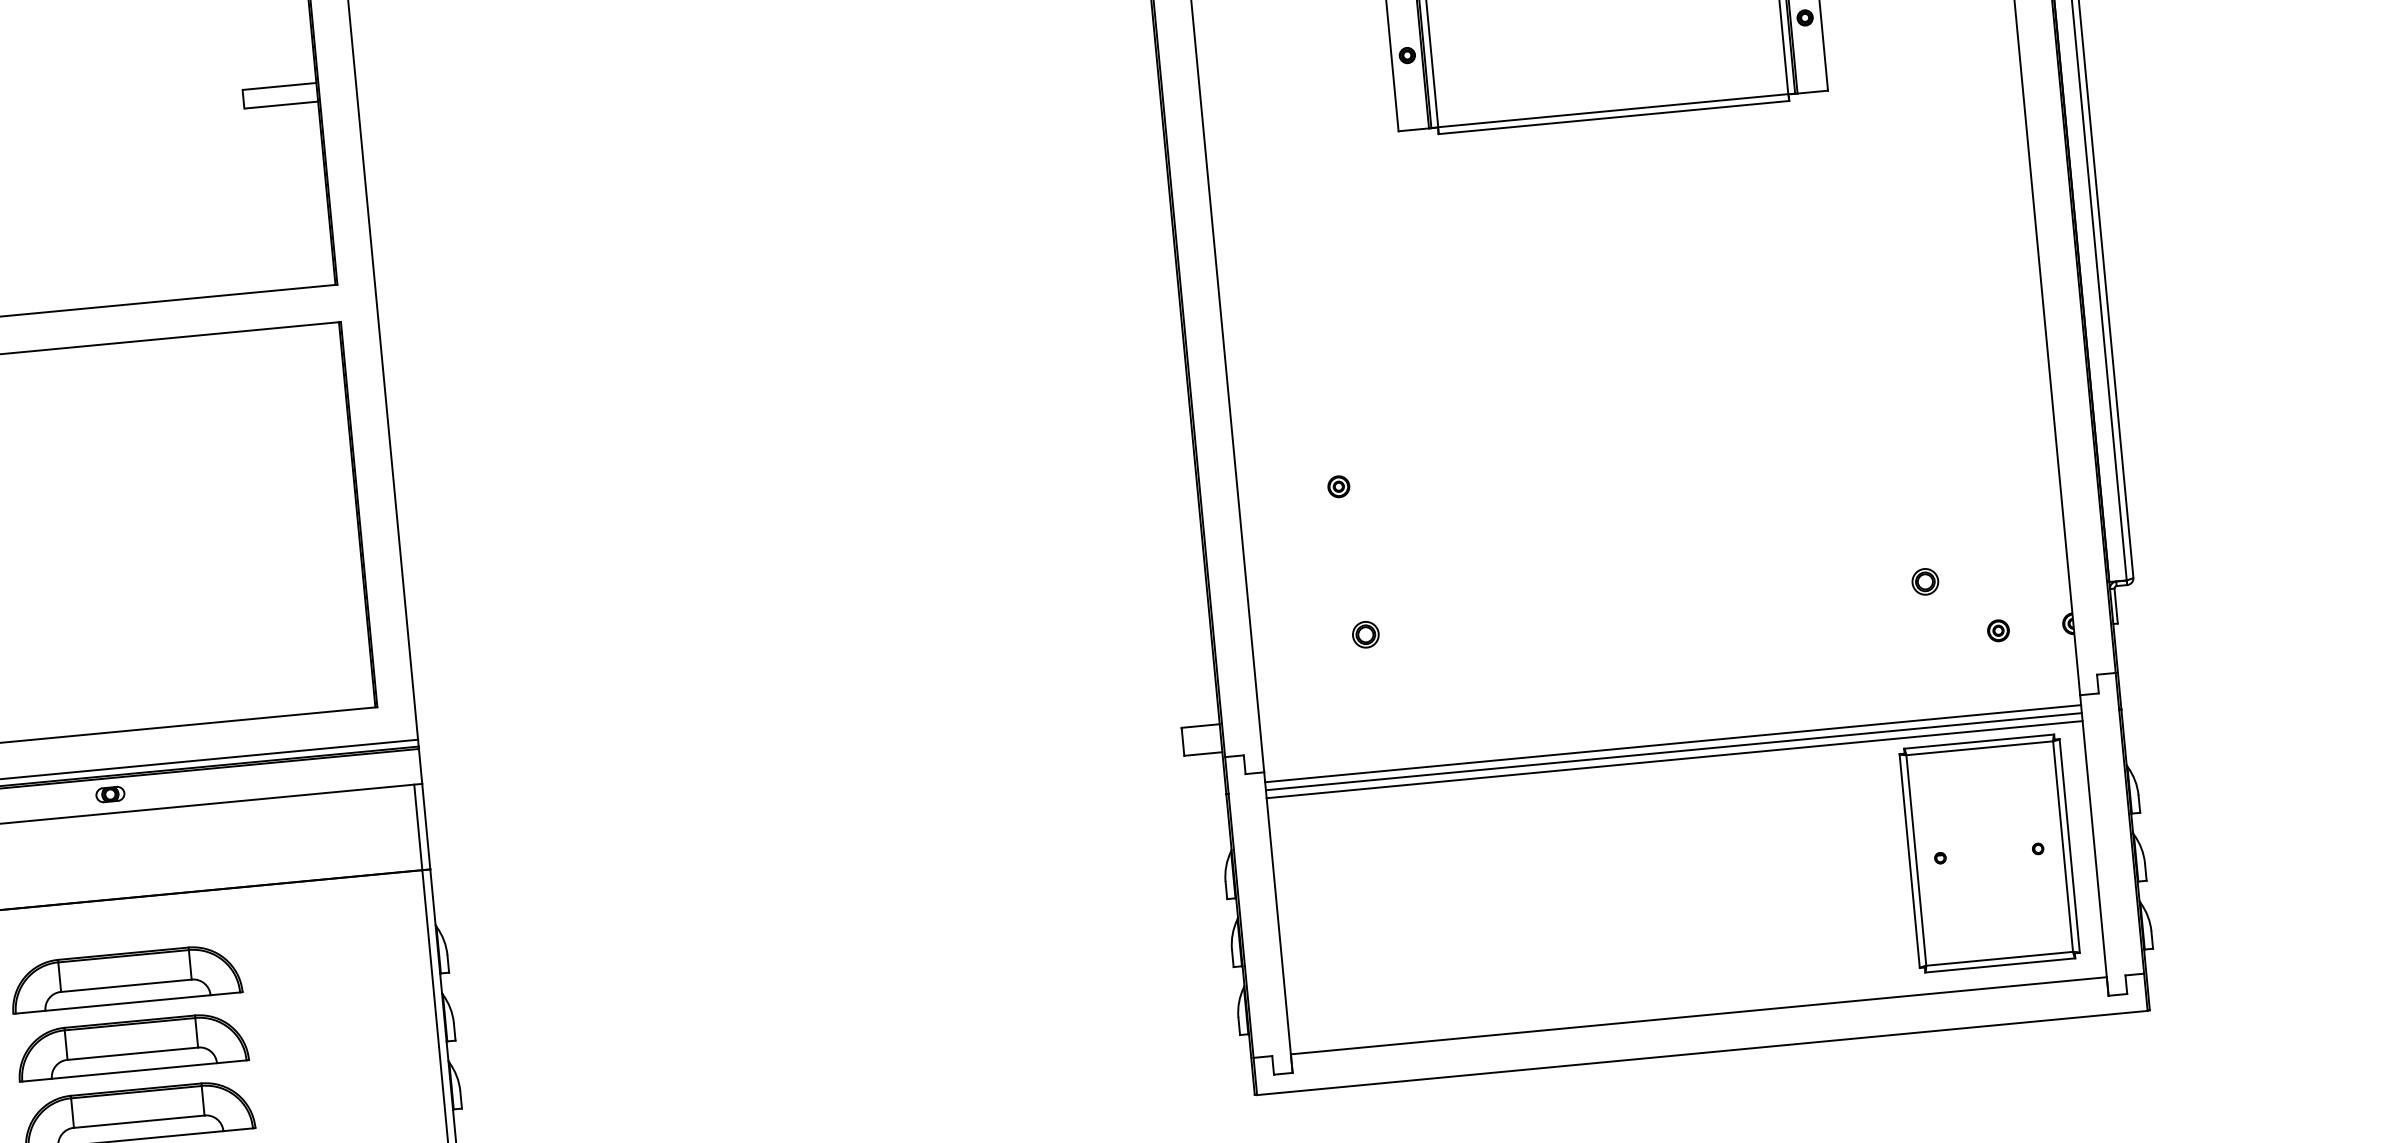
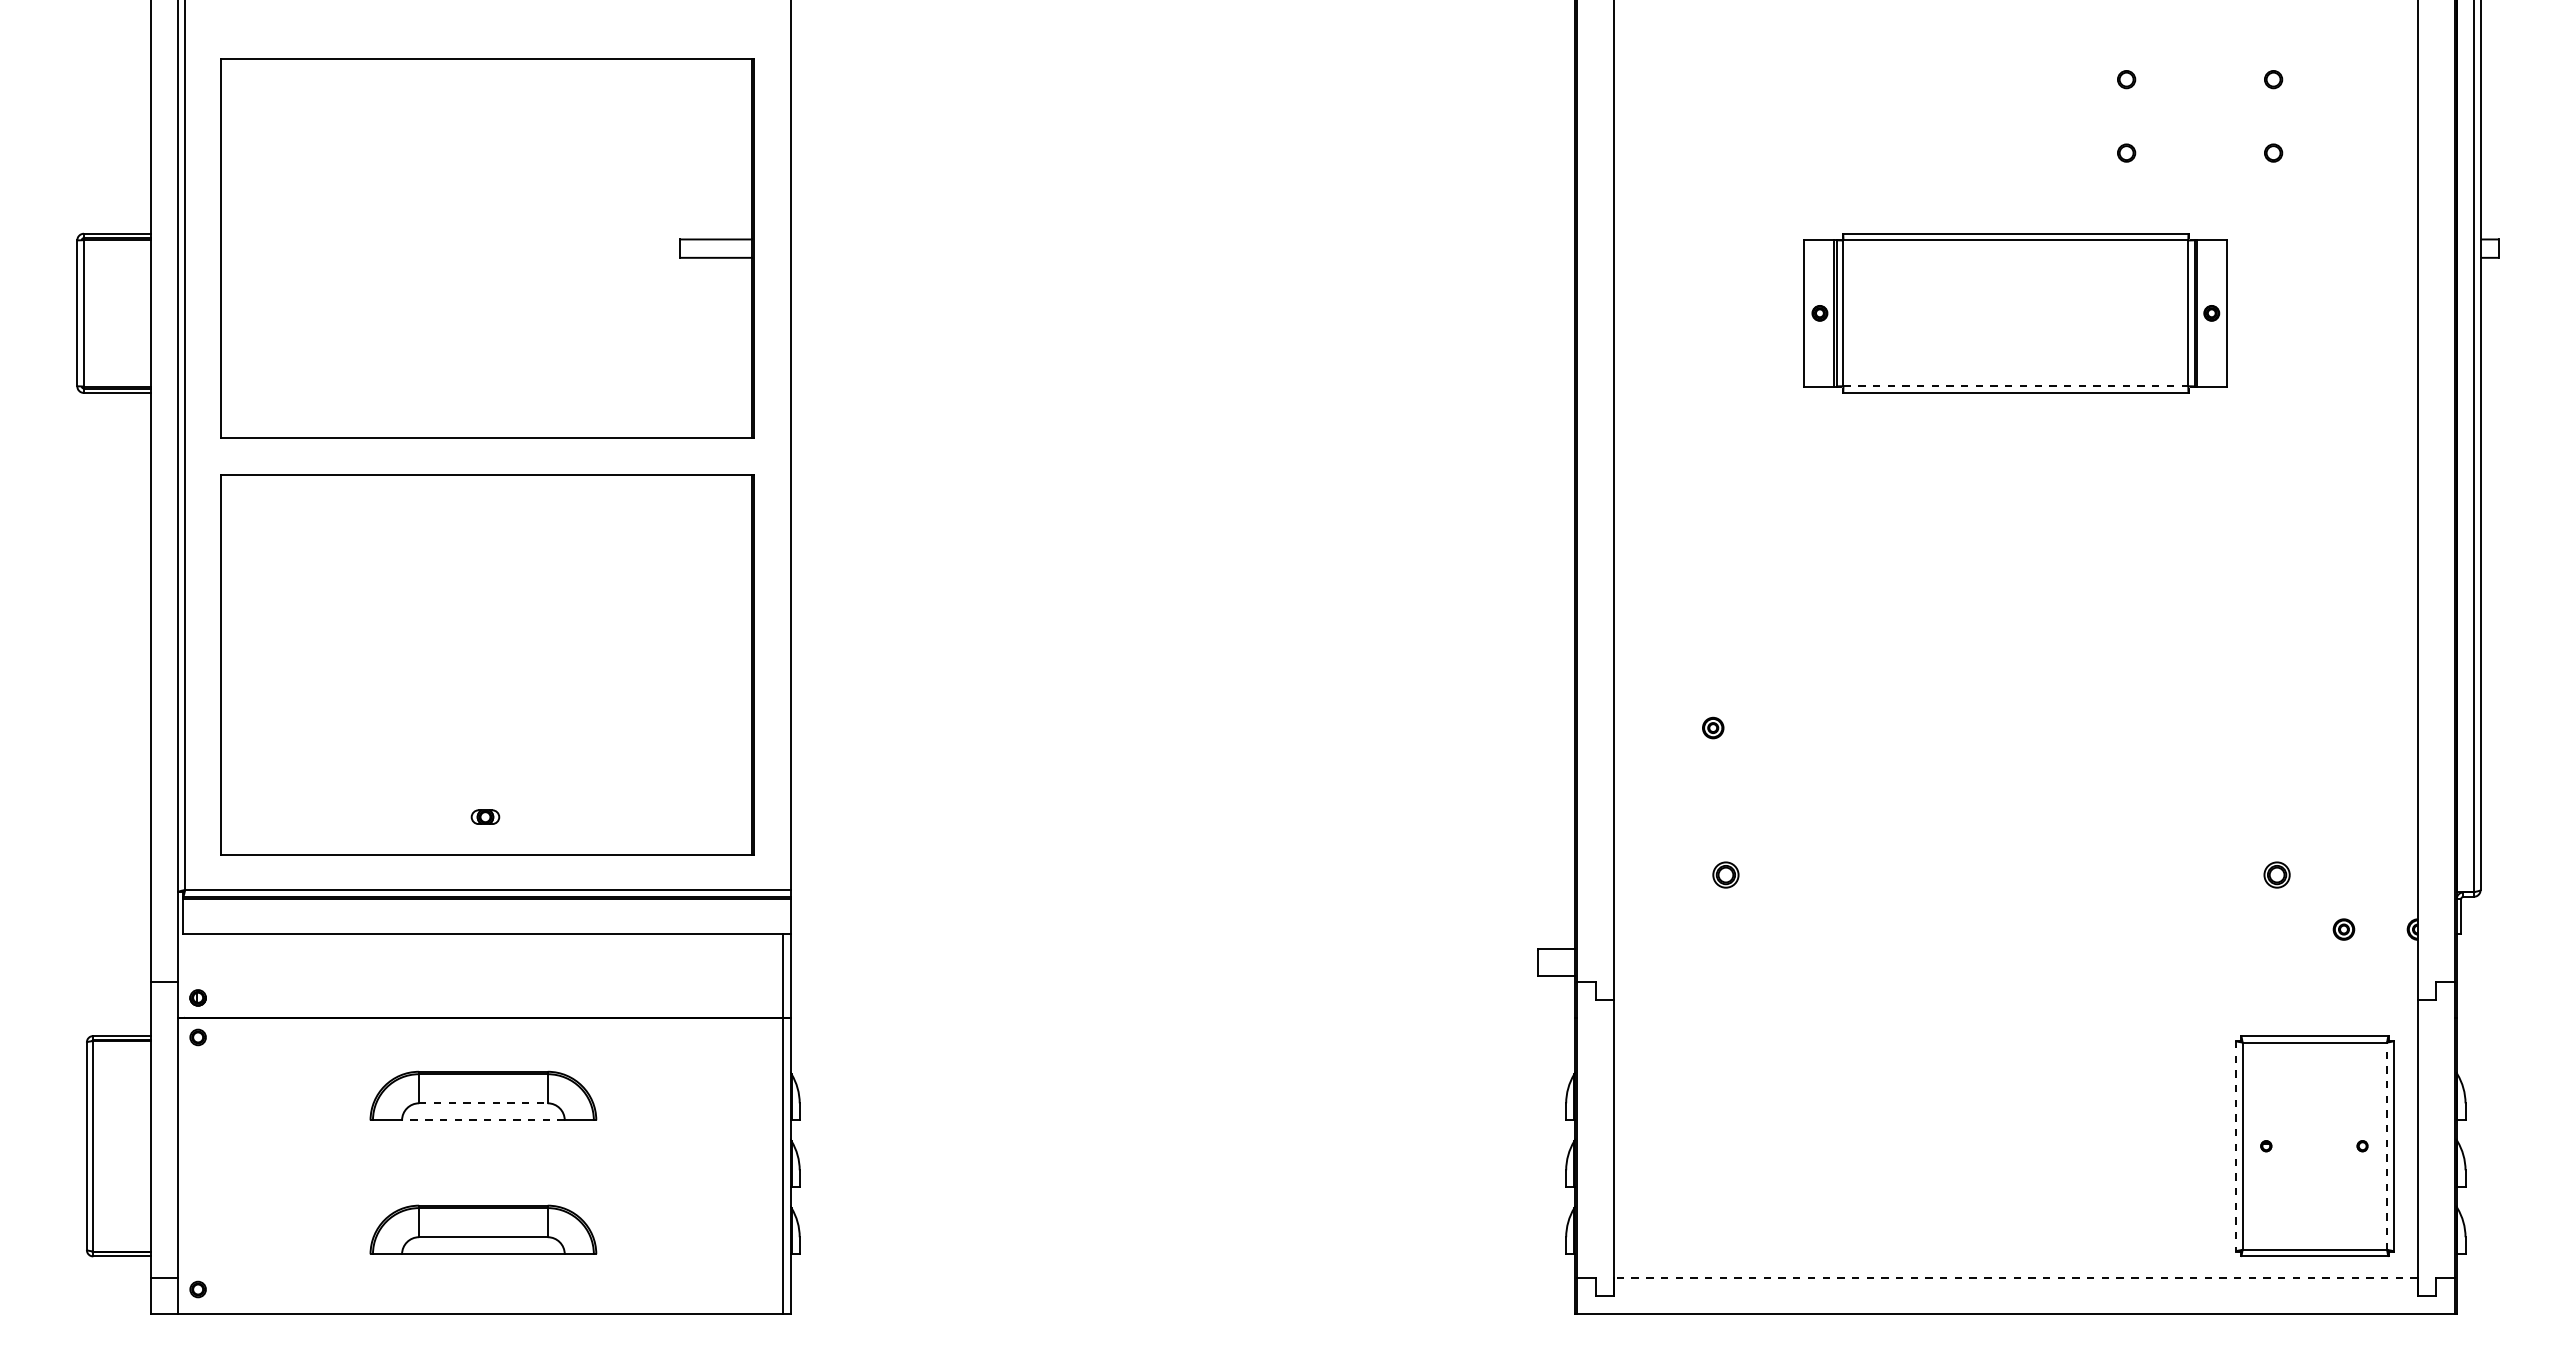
line: (1613, 110) -> (2016, 386), solid -> dashed
line: (1672, 743) -> (2015, 1009), removed
line: (1673, 751) -> (2015, 1017), removed
line: (1674, 759) -> (2015, 1025), removed
part: (110, 793) -> (485, 816), moved
line: (2063, 846) -> (2387, 1146), solid -> dashed
line: (1910, 861) -> (2236, 1146), solid -> dashed
line: (126, 985) -> (483, 1103), solid -> dashed
line: (127, 1003) -> (482, 1120), solid -> dashed
line: (1698, 1015) -> (2015, 1277), solid -> dashed
part: (132, 1045) -> (483, 1162), removed

